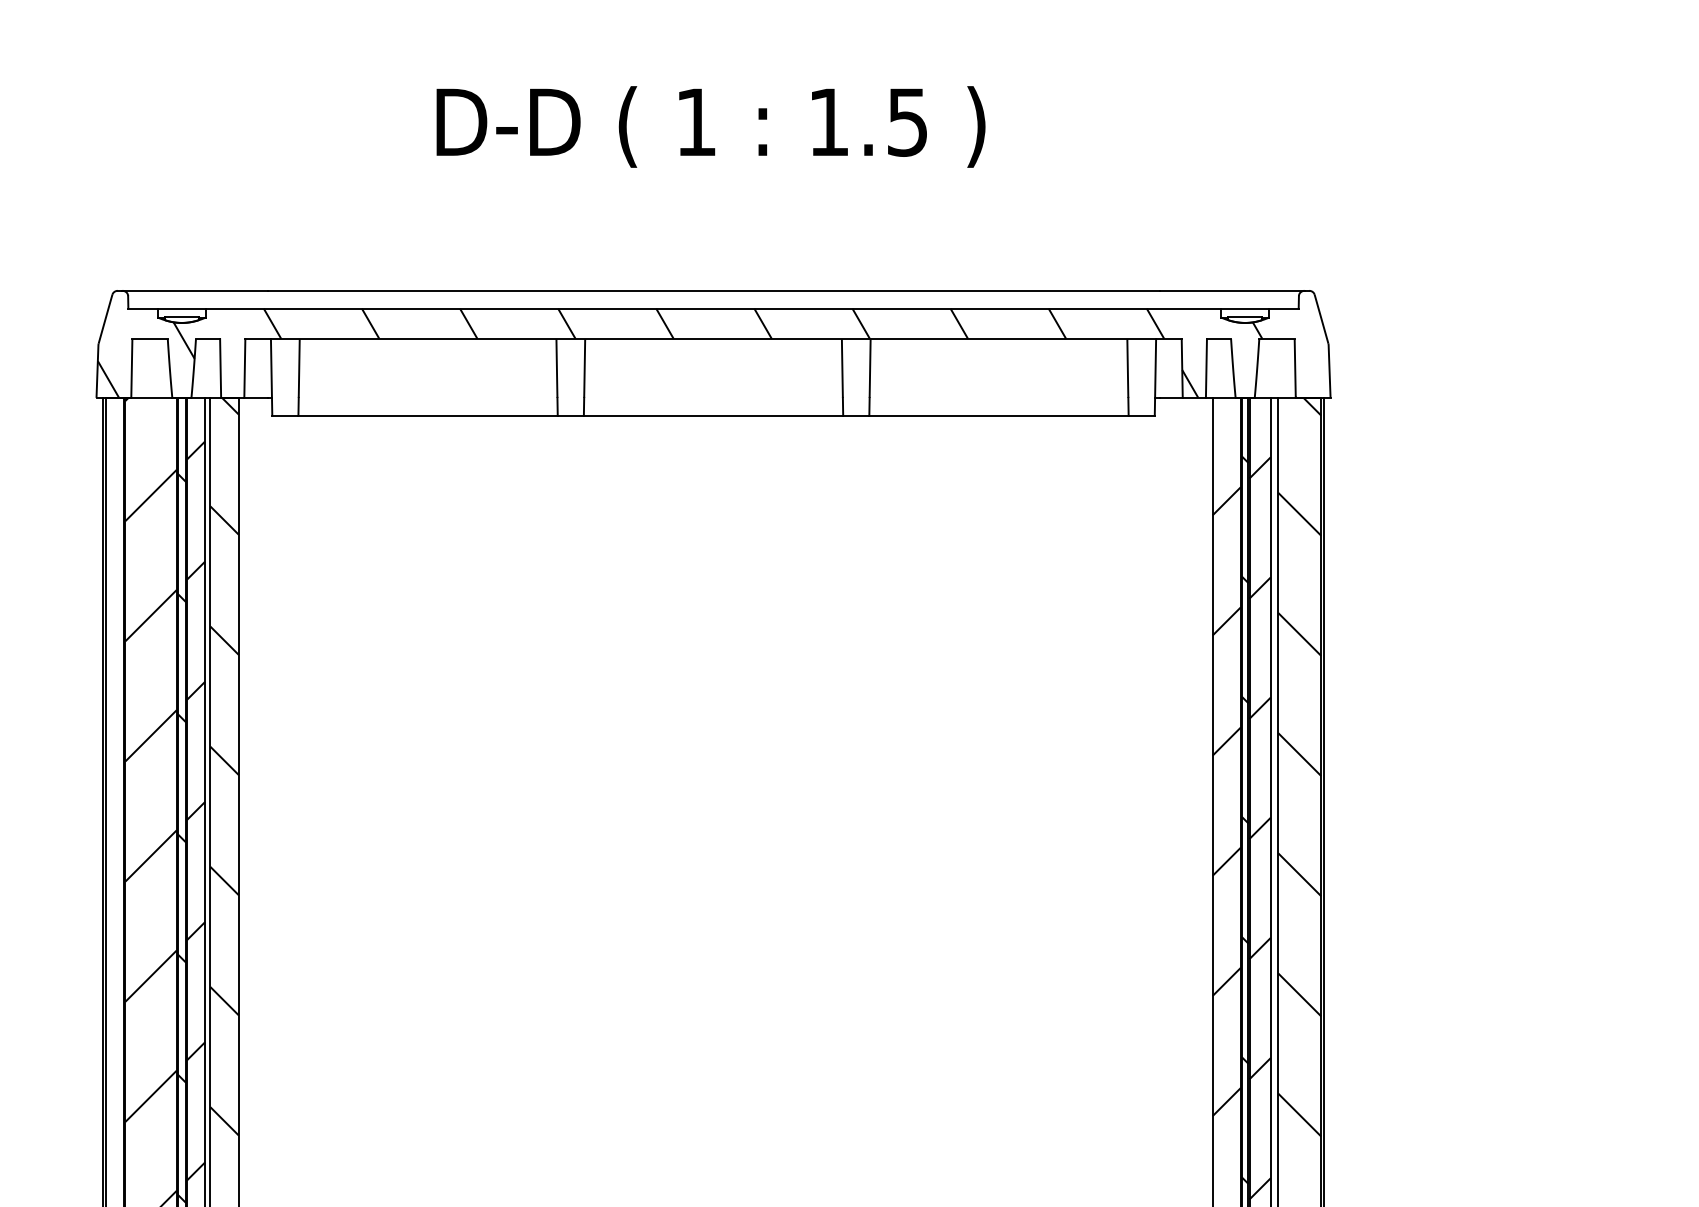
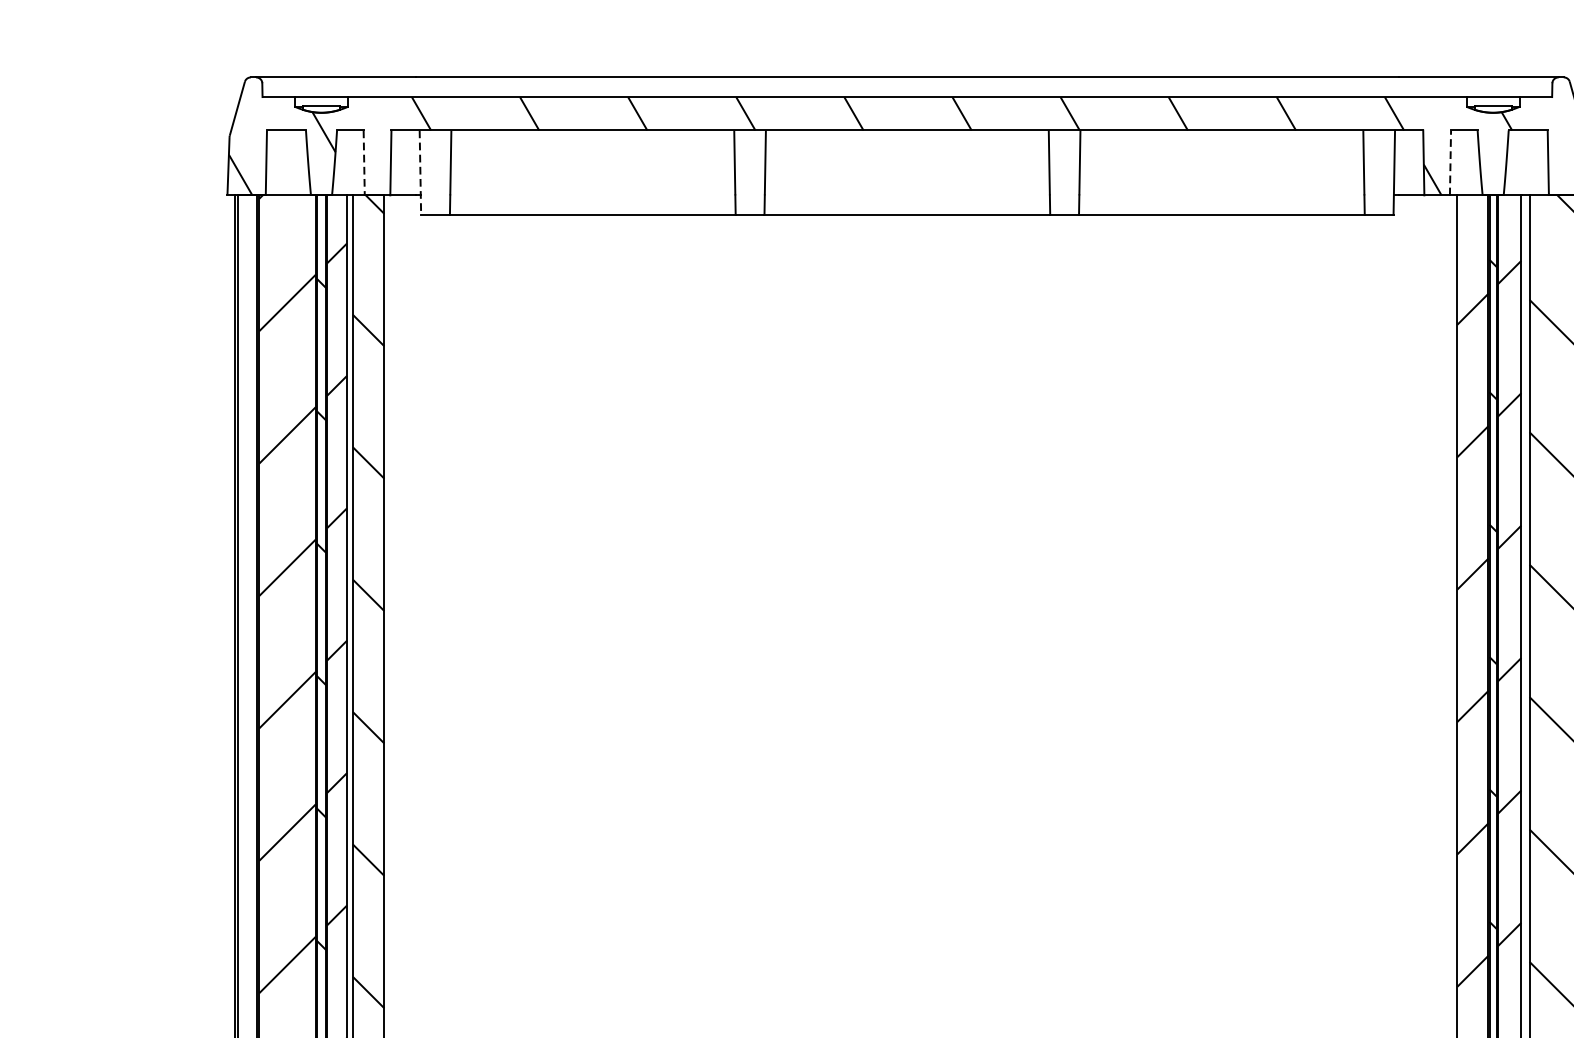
line: (1206, 367) -> (1450, 161), solid -> dashed
line: (220, 368) -> (364, 162), solid -> dashed
line: (271, 377) -> (420, 172), solid -> dashed

